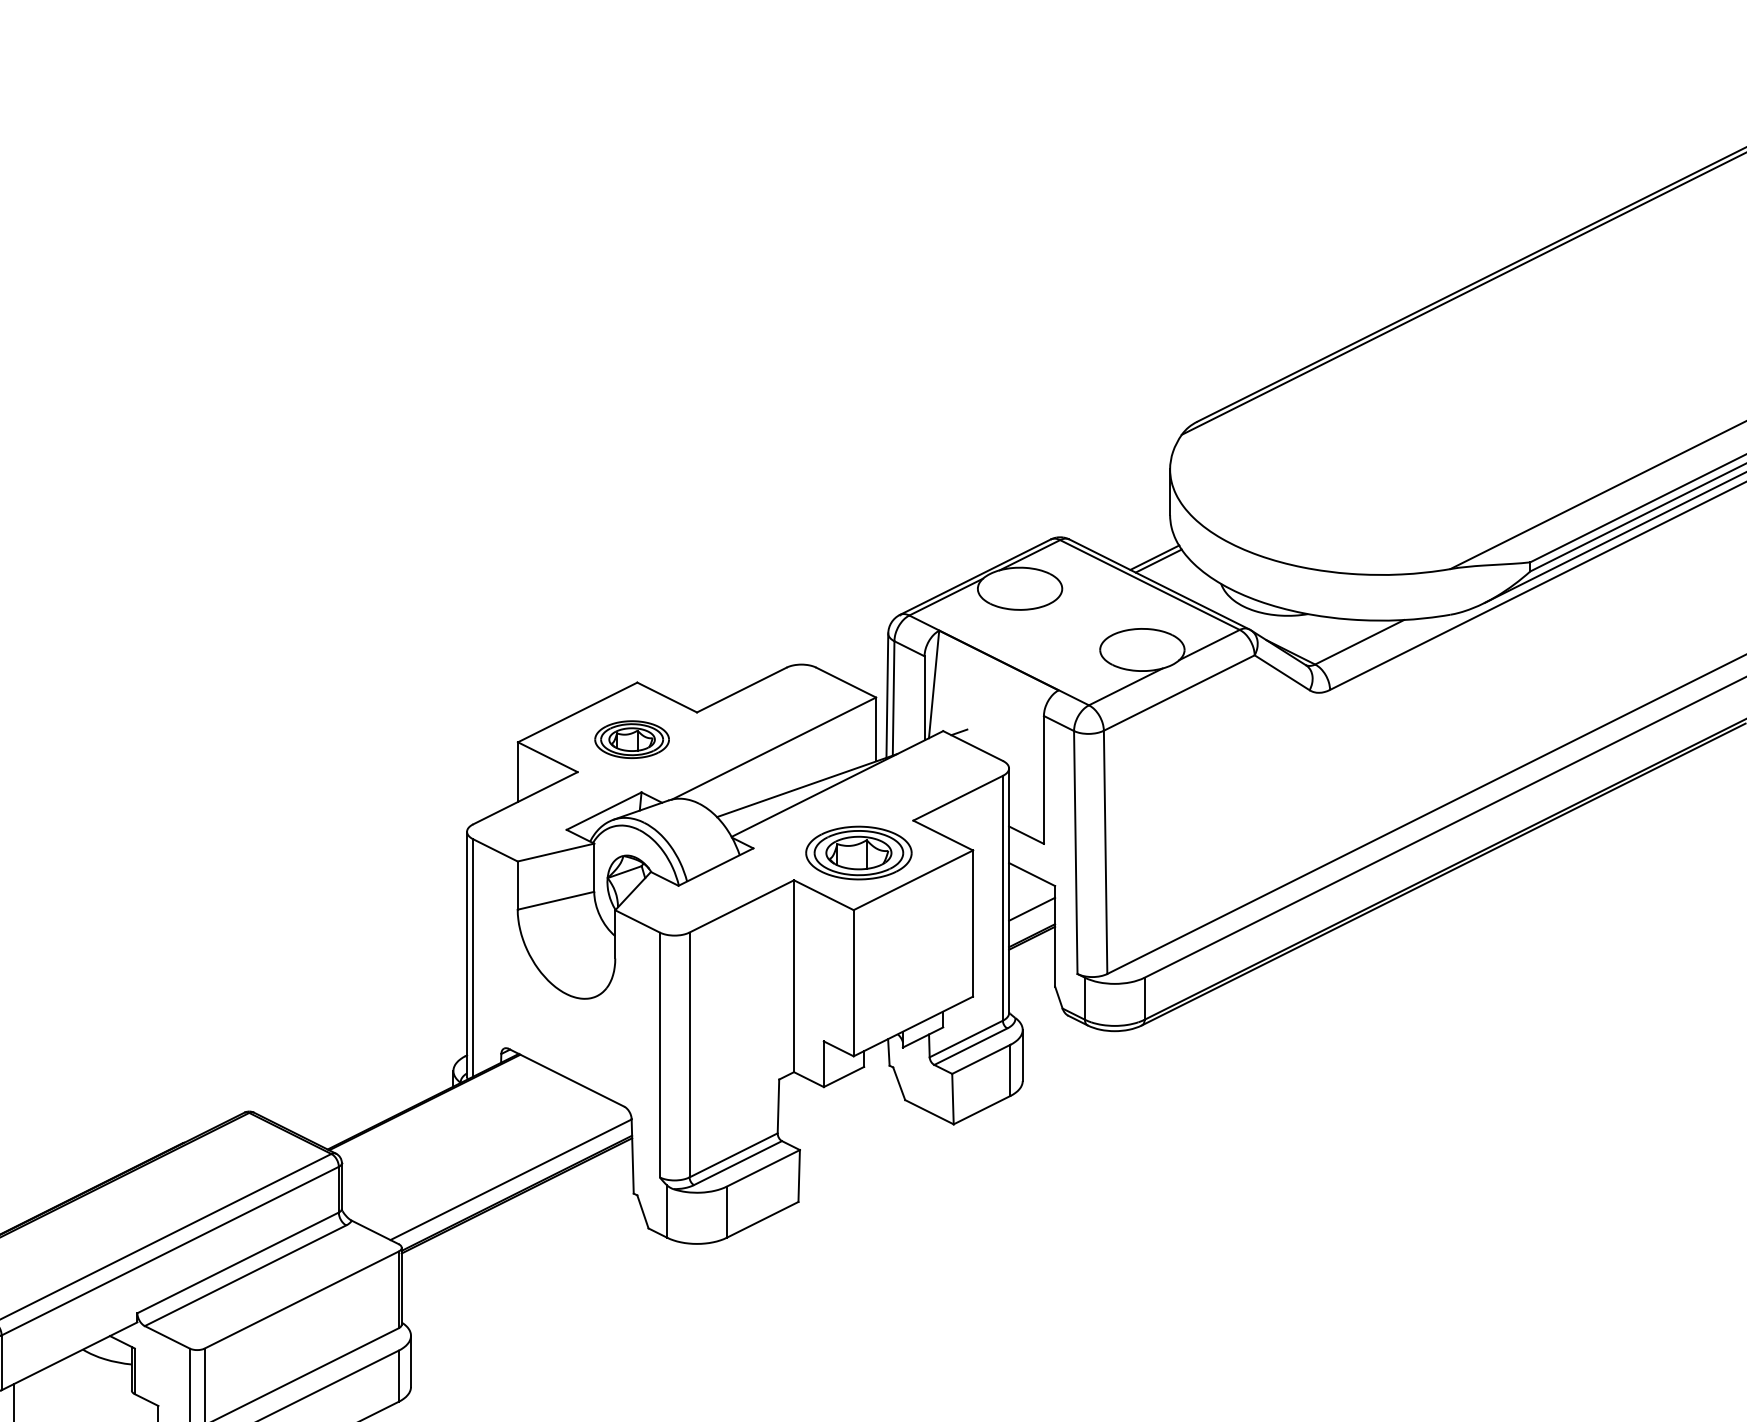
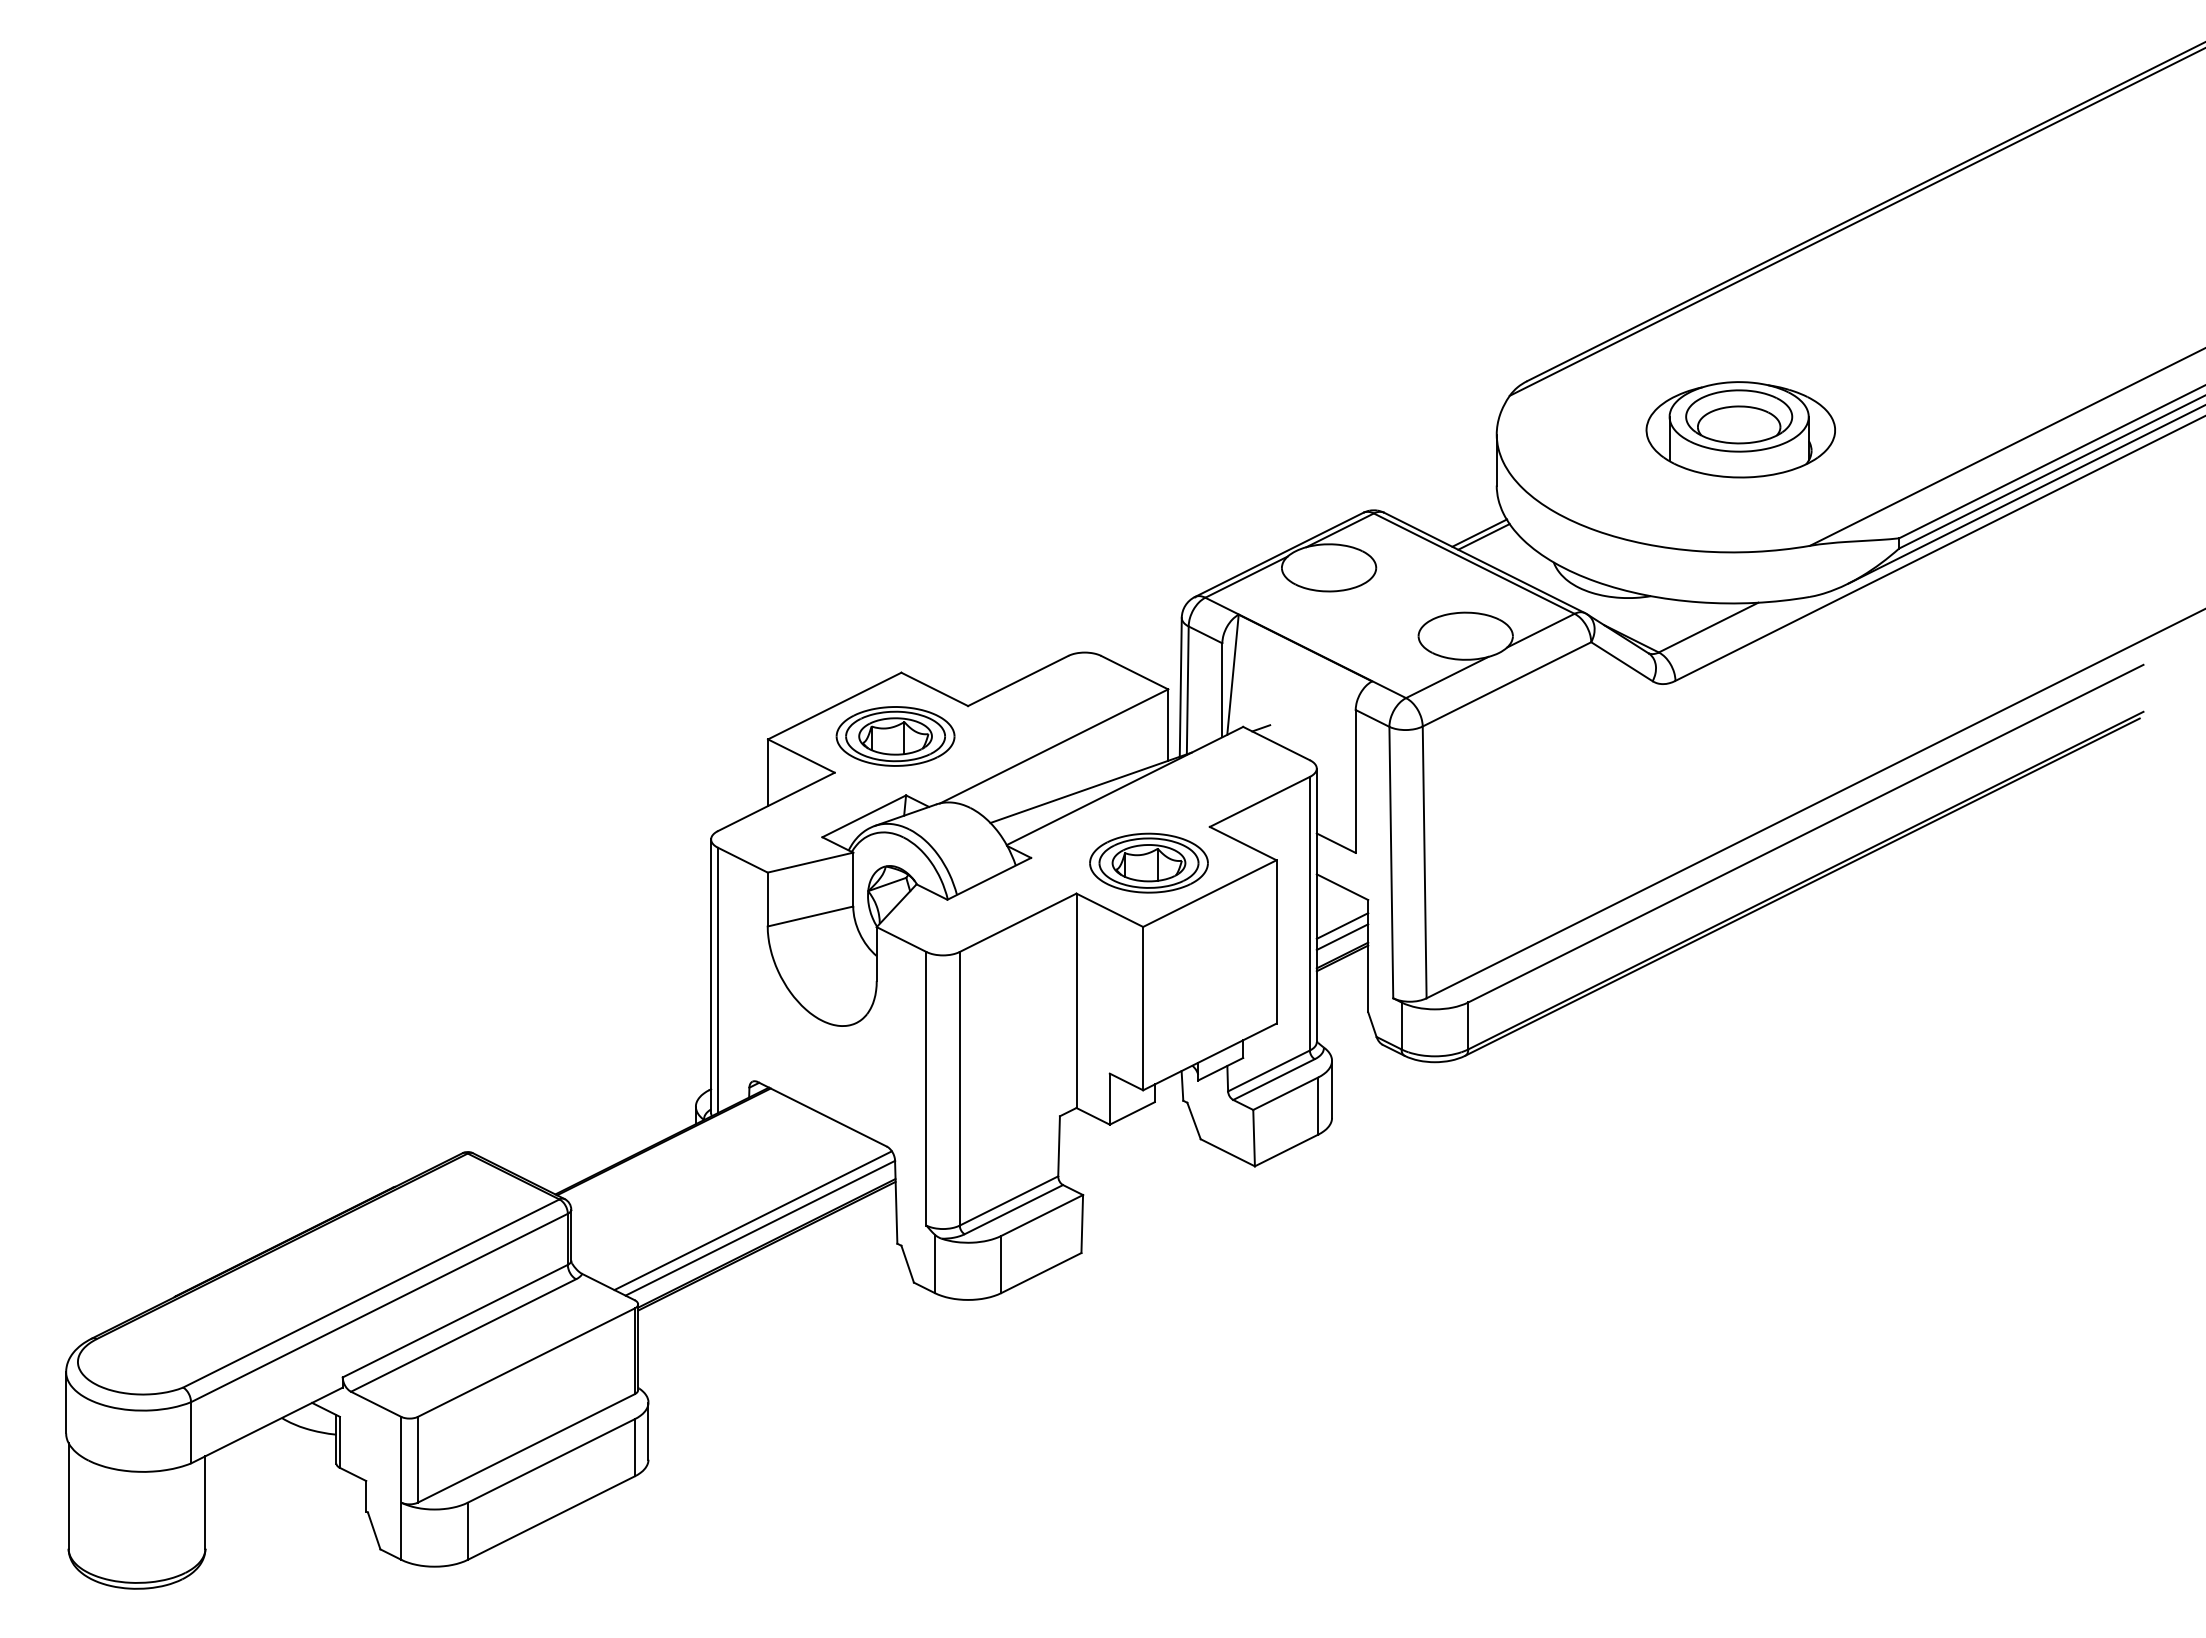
part: (1388, 464) -> (1740, 429), added
part: (632, 739) -> (895, 736), size x1.43
line: (1032, 919) -> (1342, 937), added
line: (504, 1172) -> (752, 1220), added

